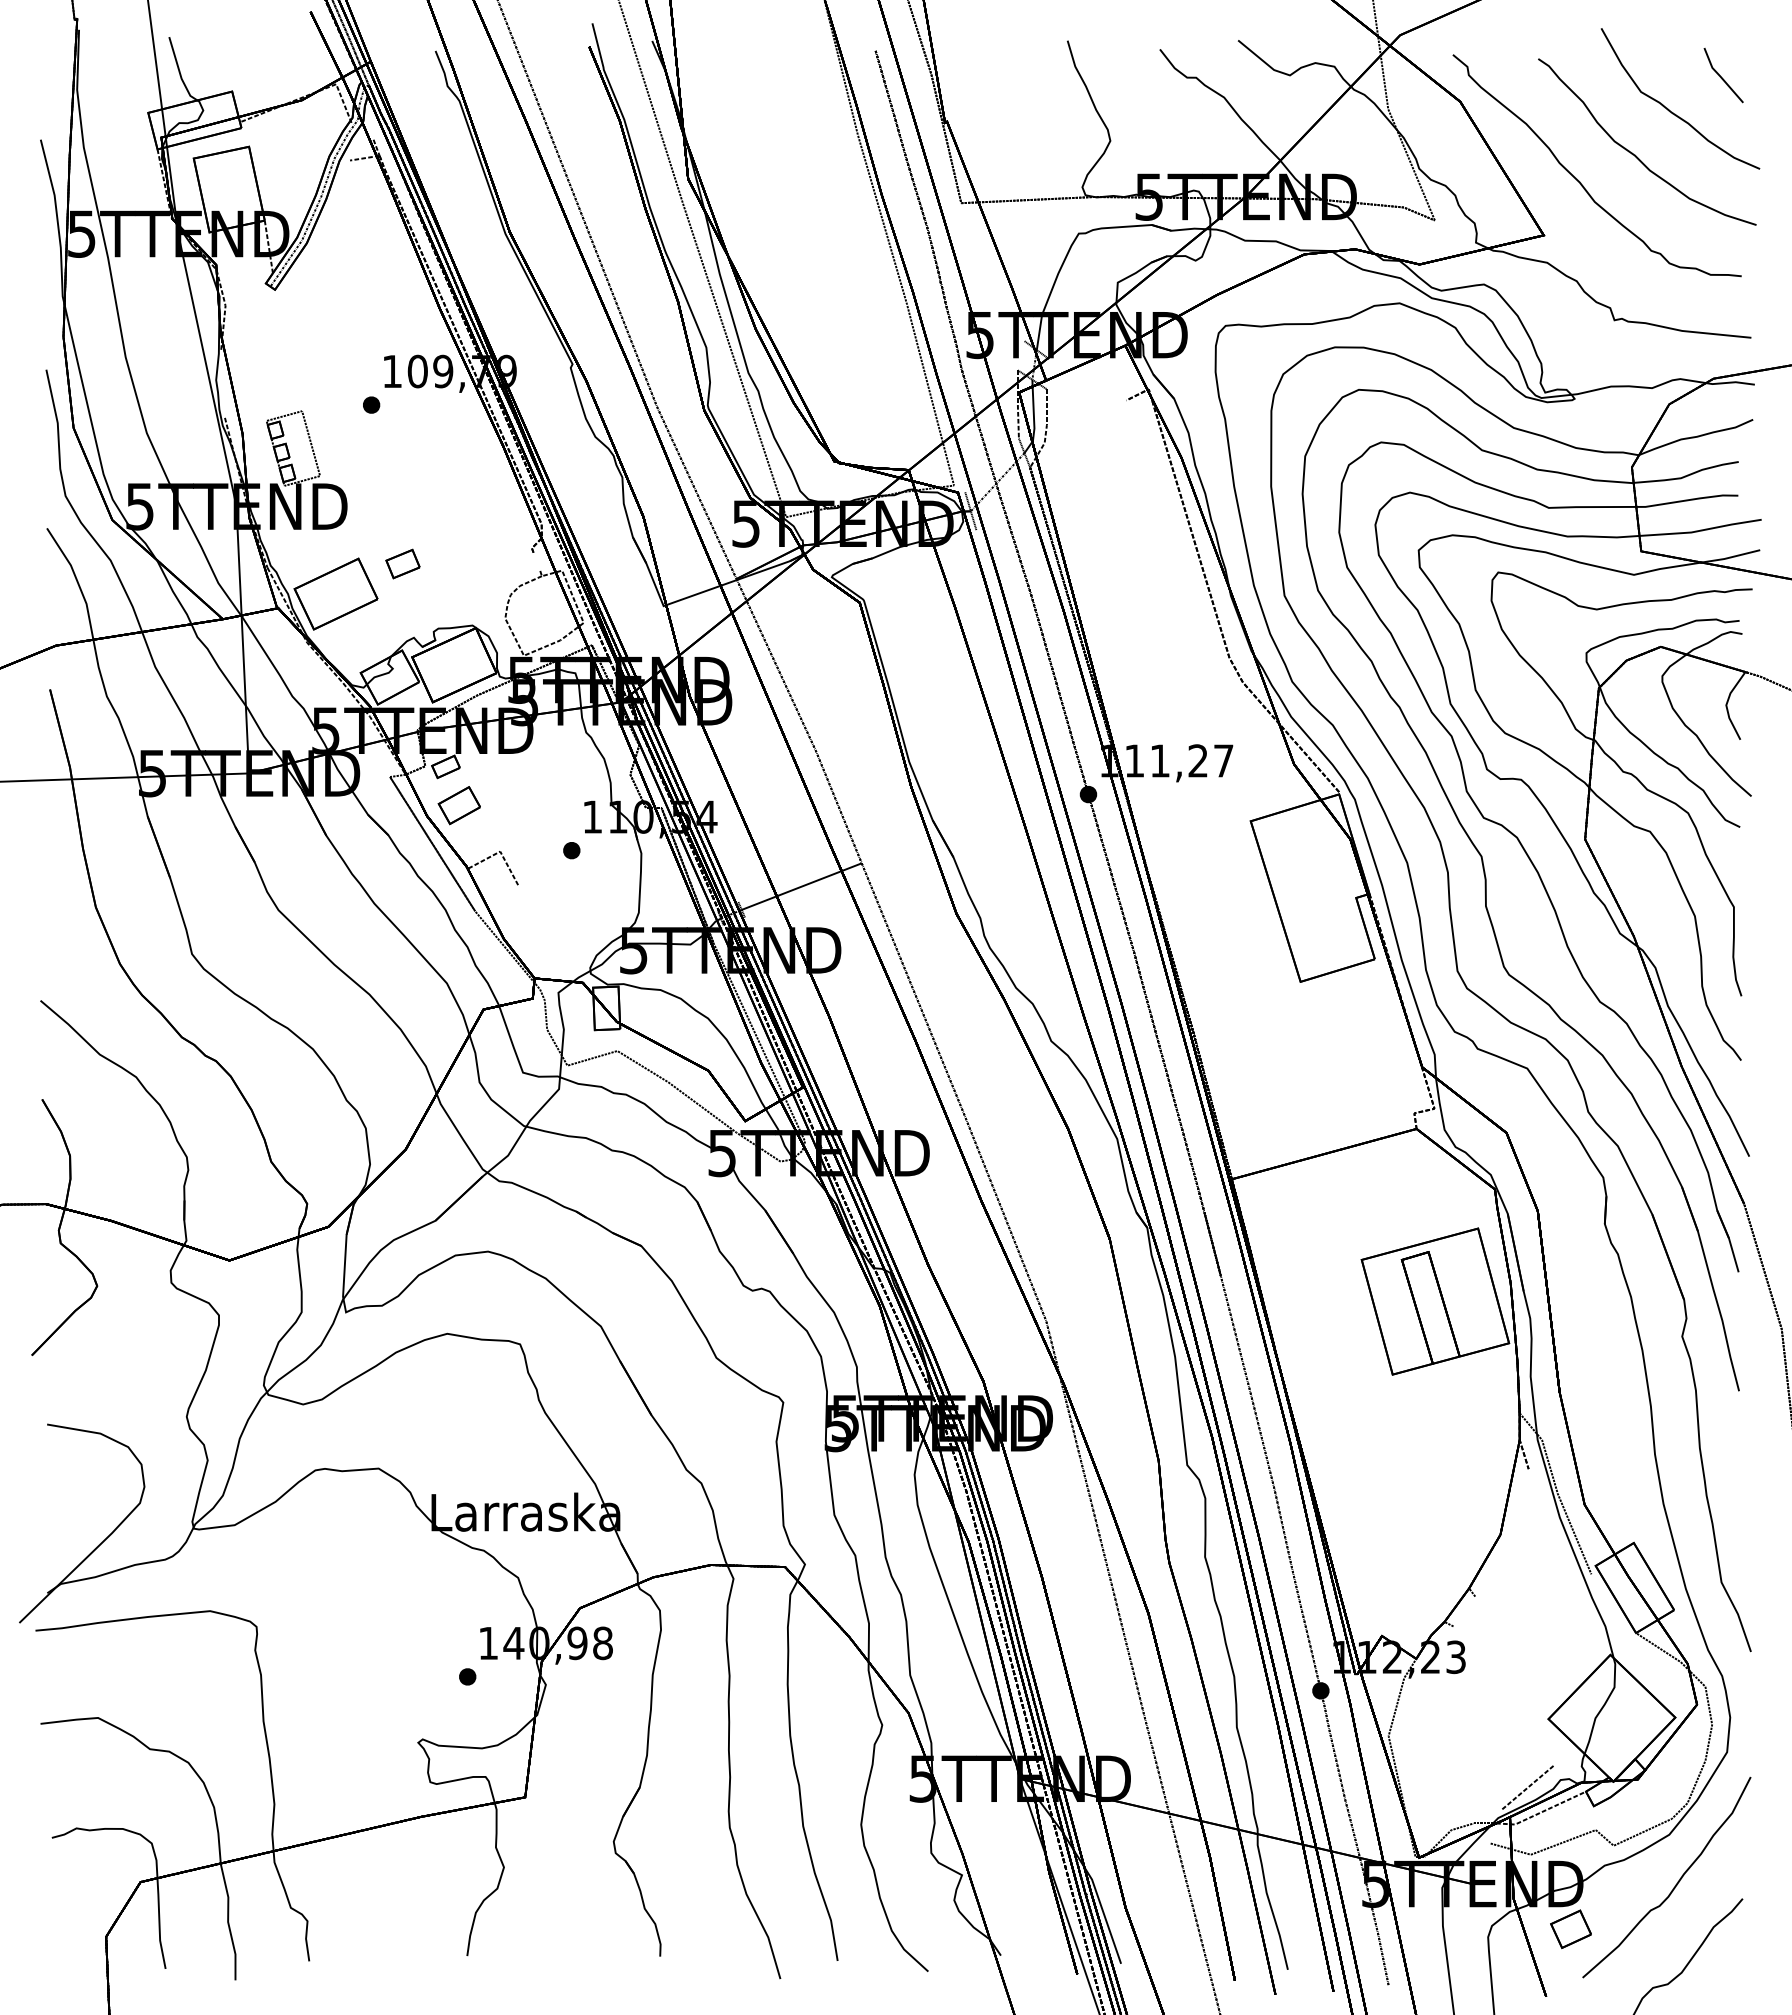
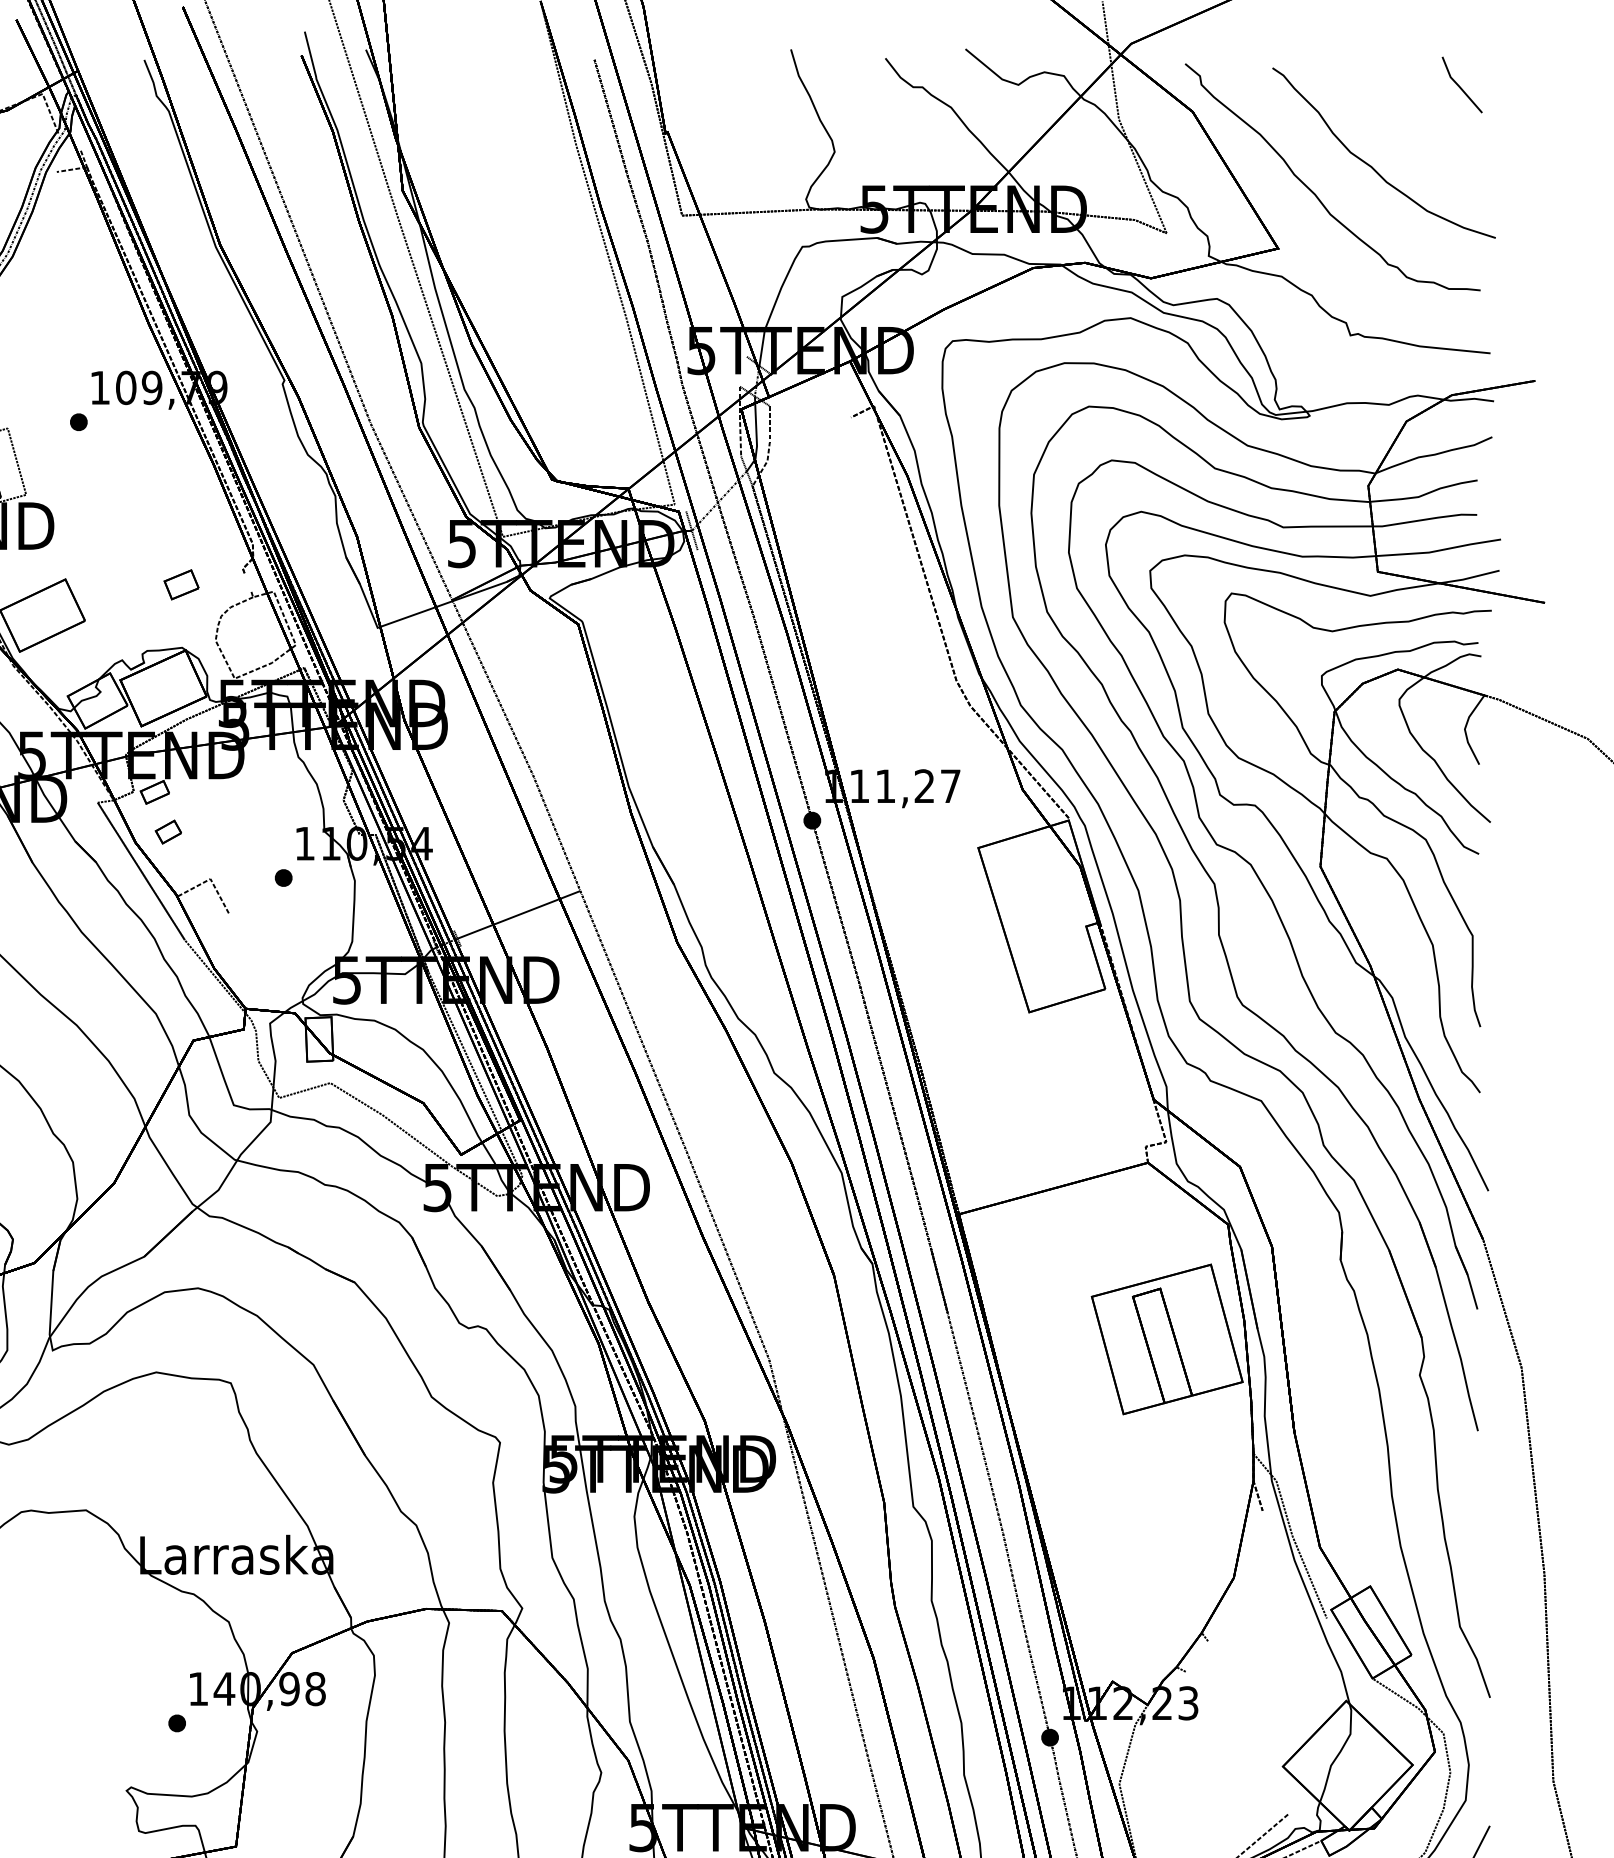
curve: (1669, 109) -> (1406, 119), removed
part: (402, 563) -> (181, 584), moved
part: (458, 805) -> (167, 831), size x0.6

